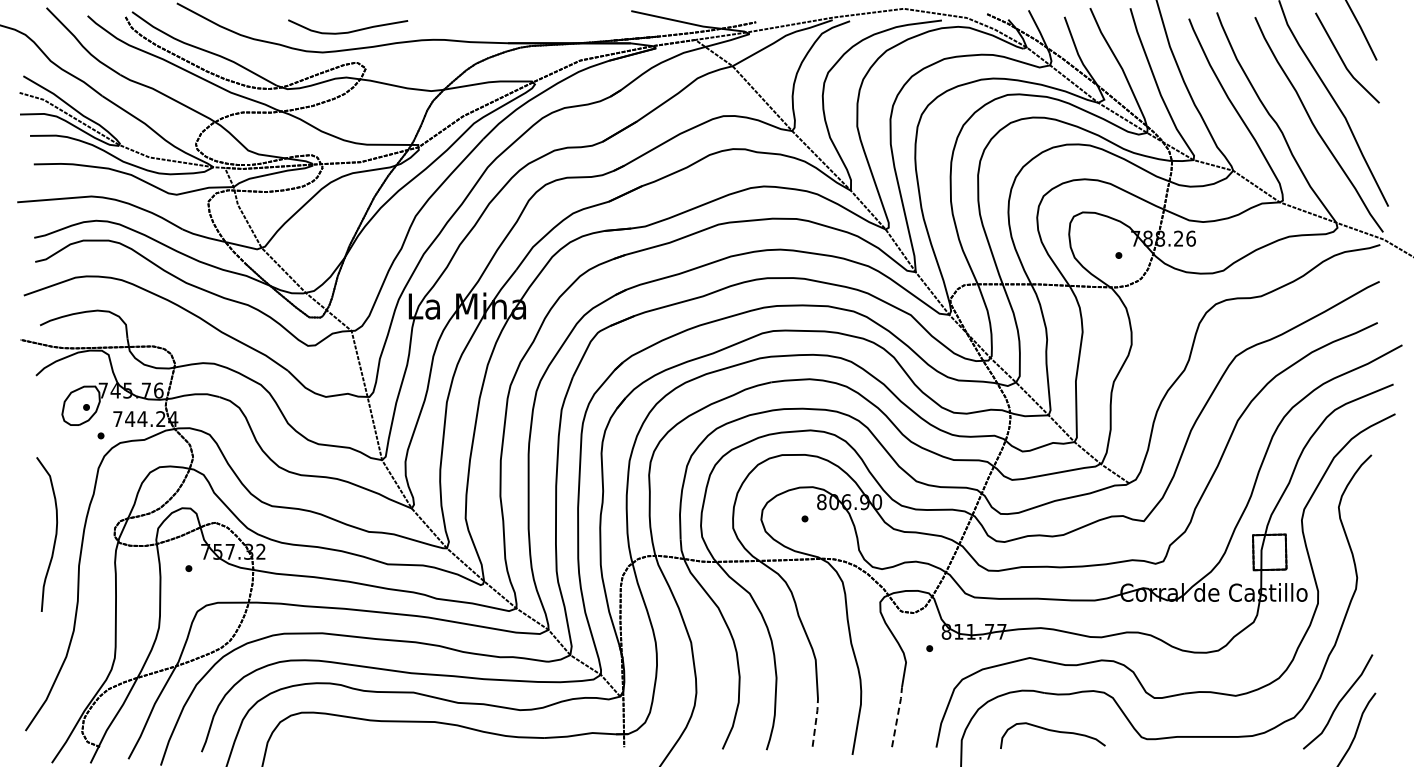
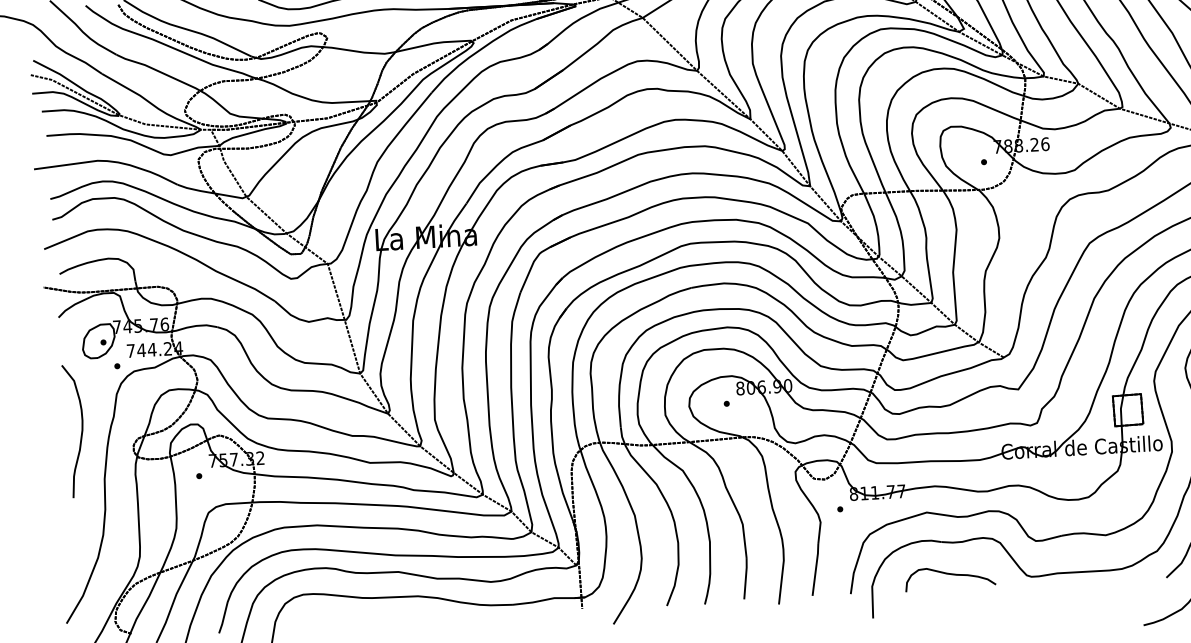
curve: (54, 537) -> (80, 433), moved
line: (897, 715) -> (815, 568), dashed -> solid
line: (815, 722) -> (745, 578), dashed -> solid

